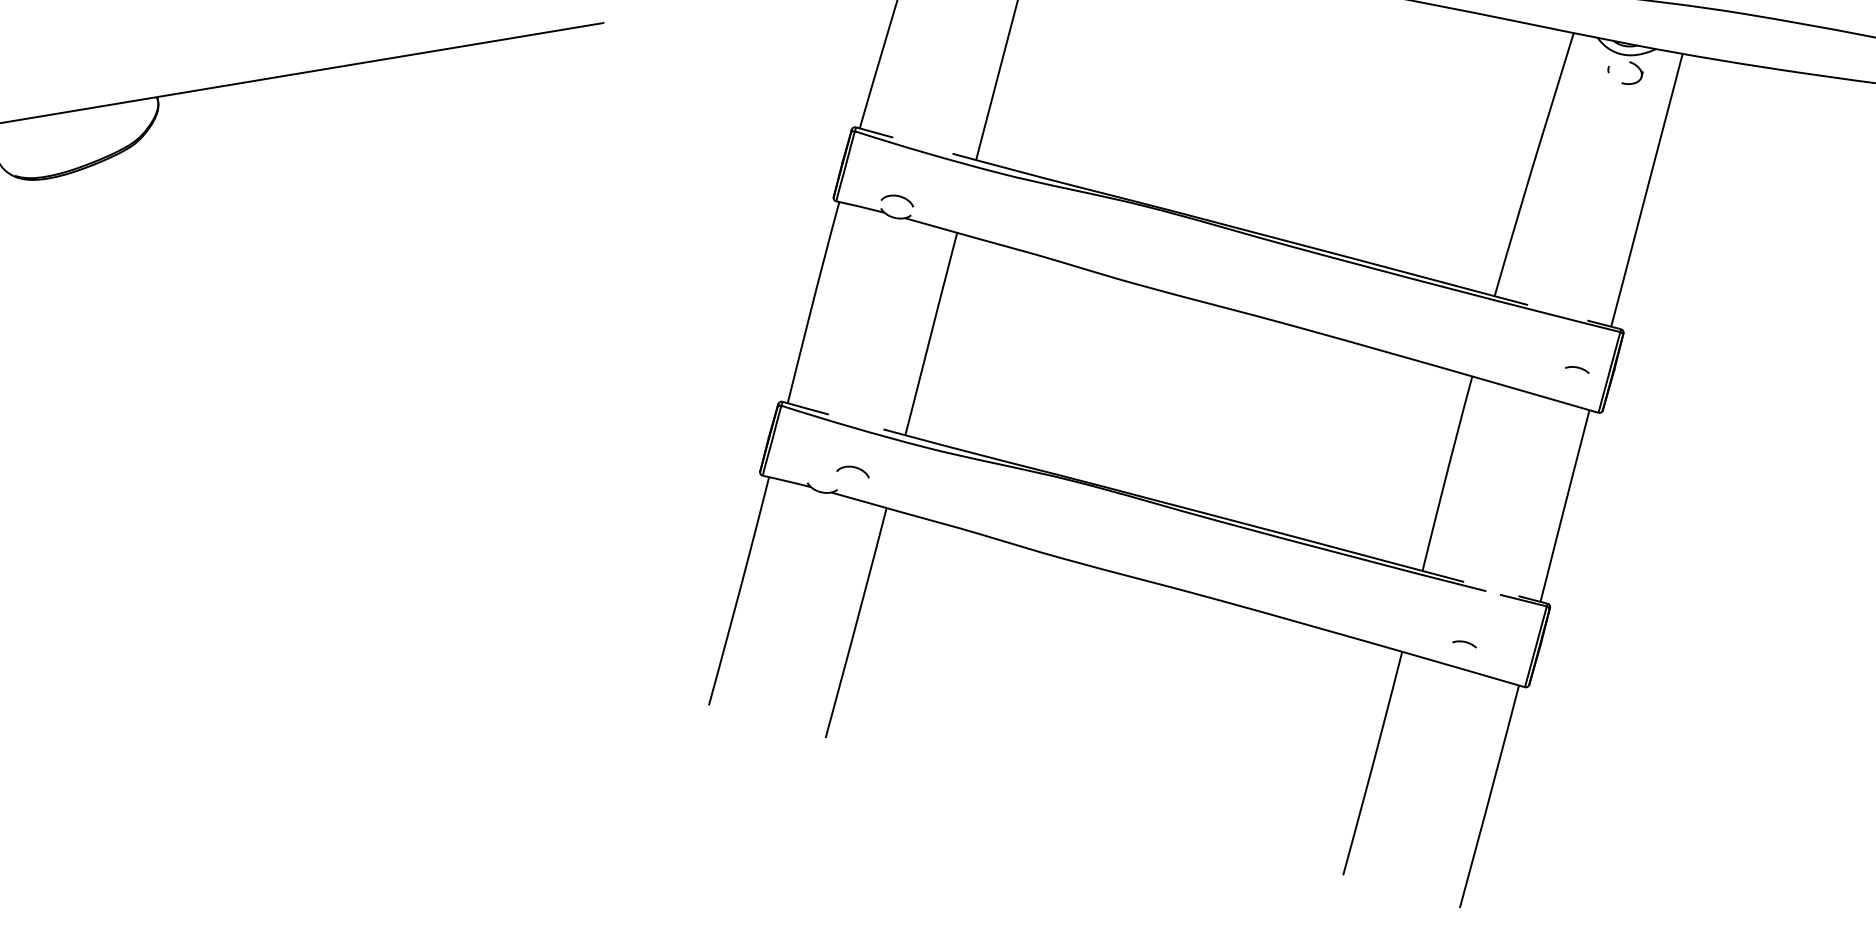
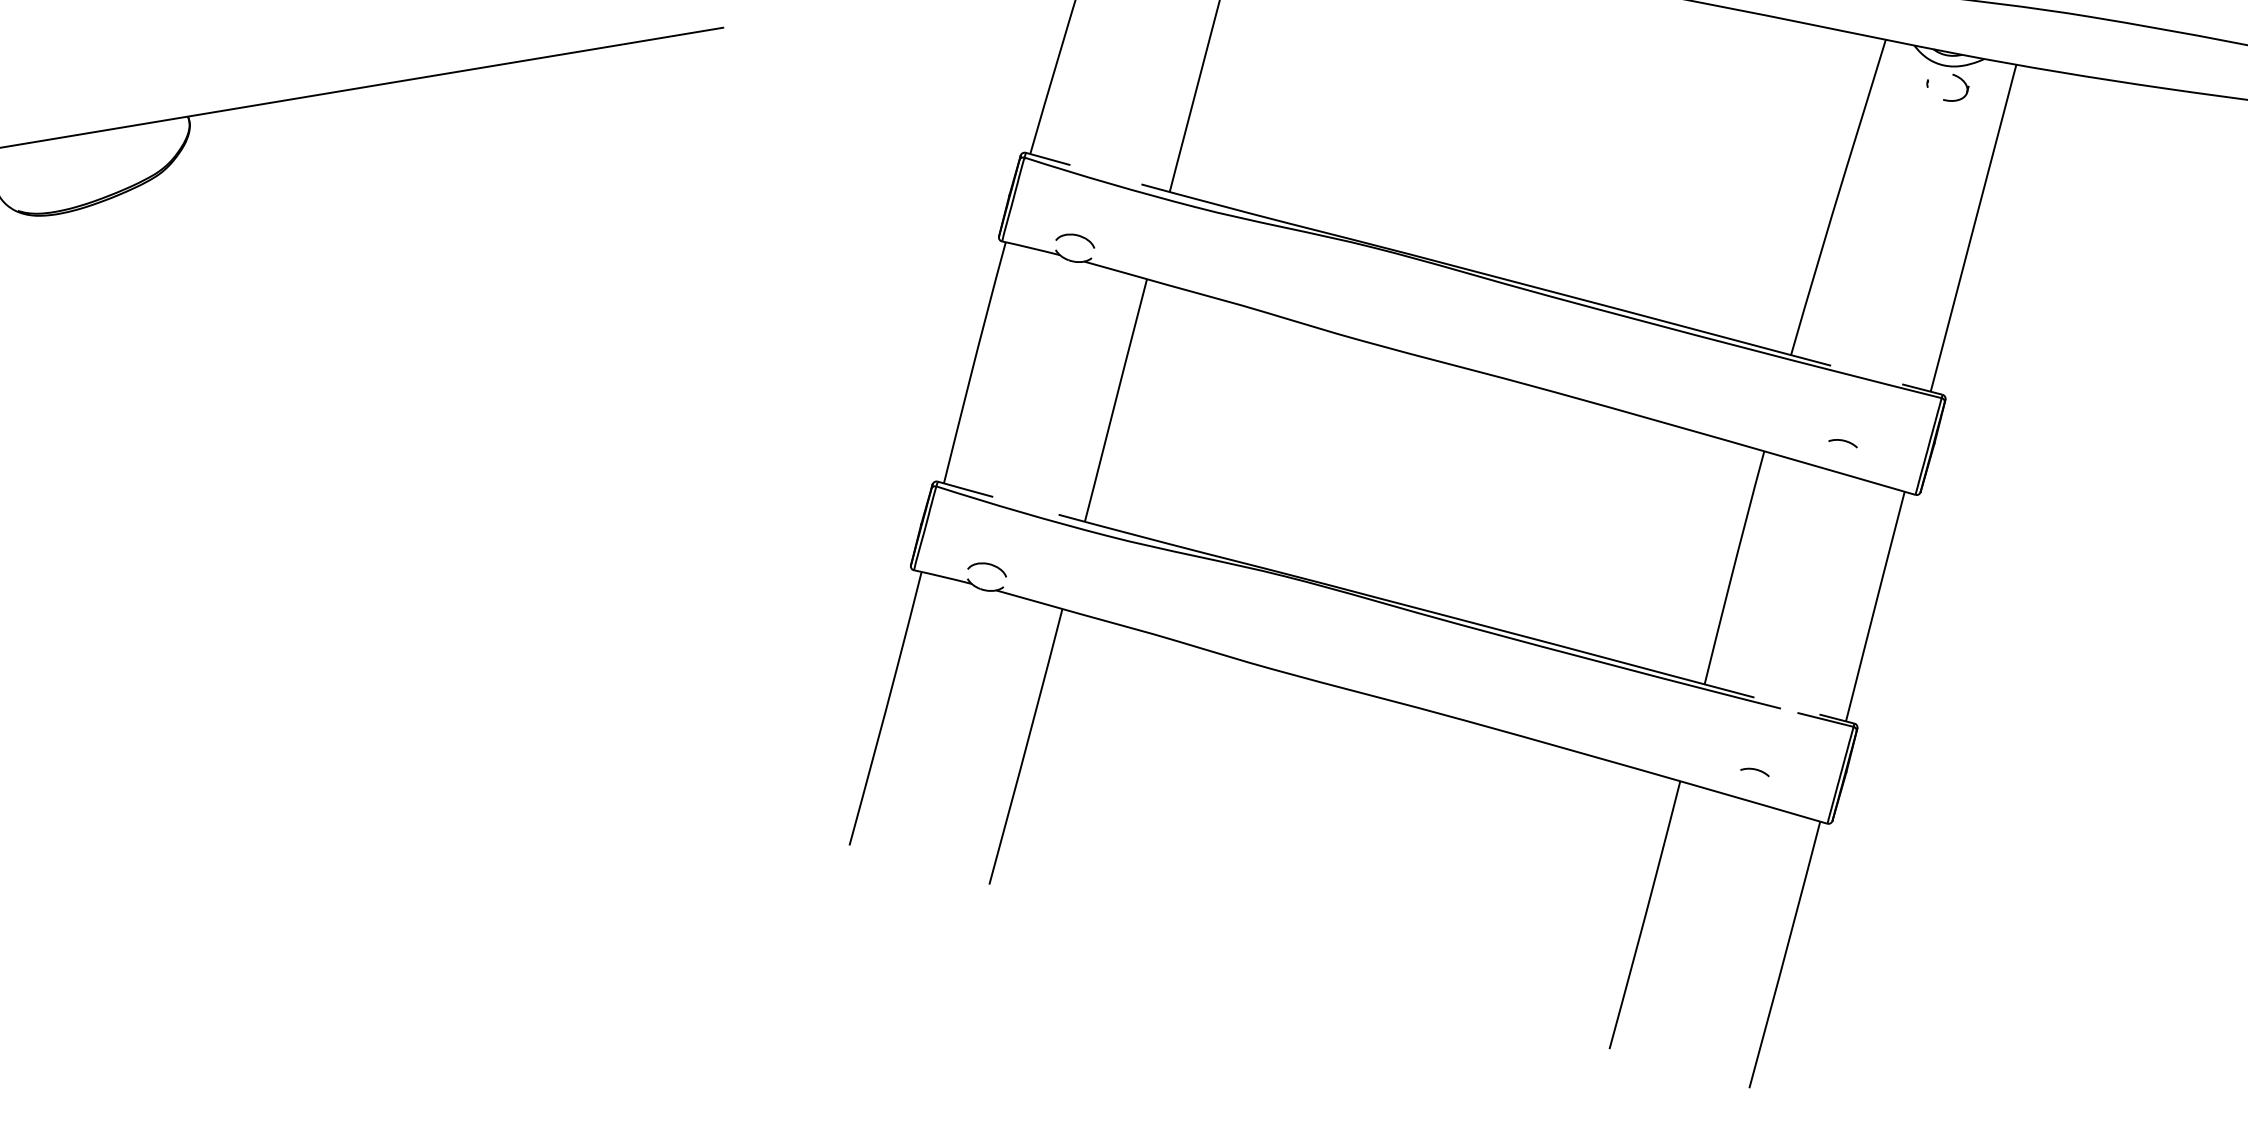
curve: (1576, 368) -> (1842, 441), moved
curve: (852, 467) -> (986, 564), moved

